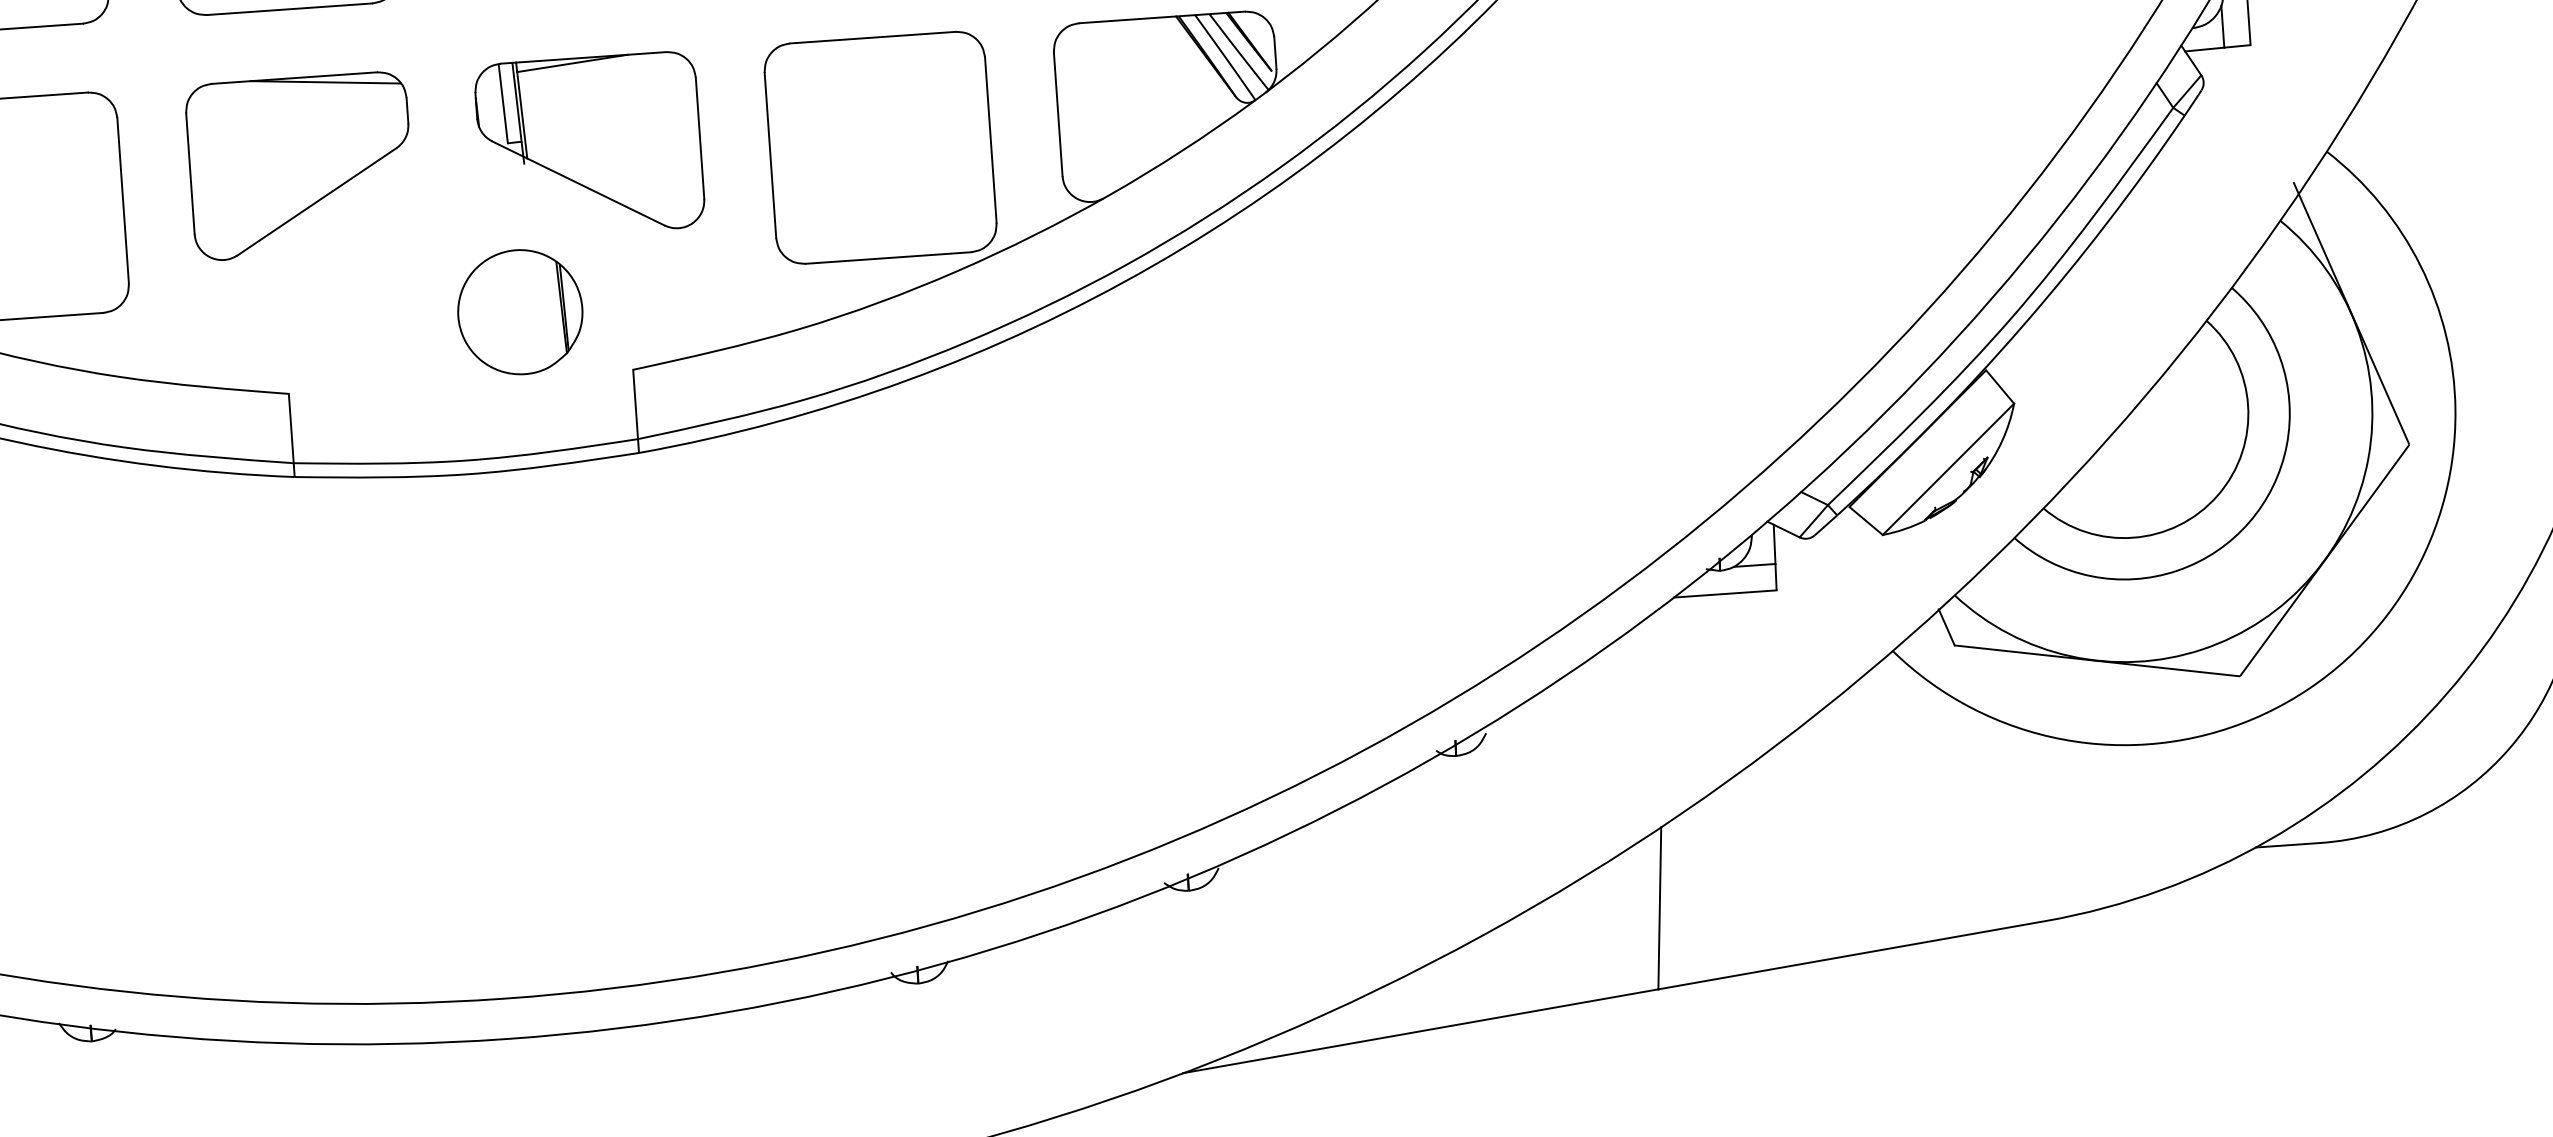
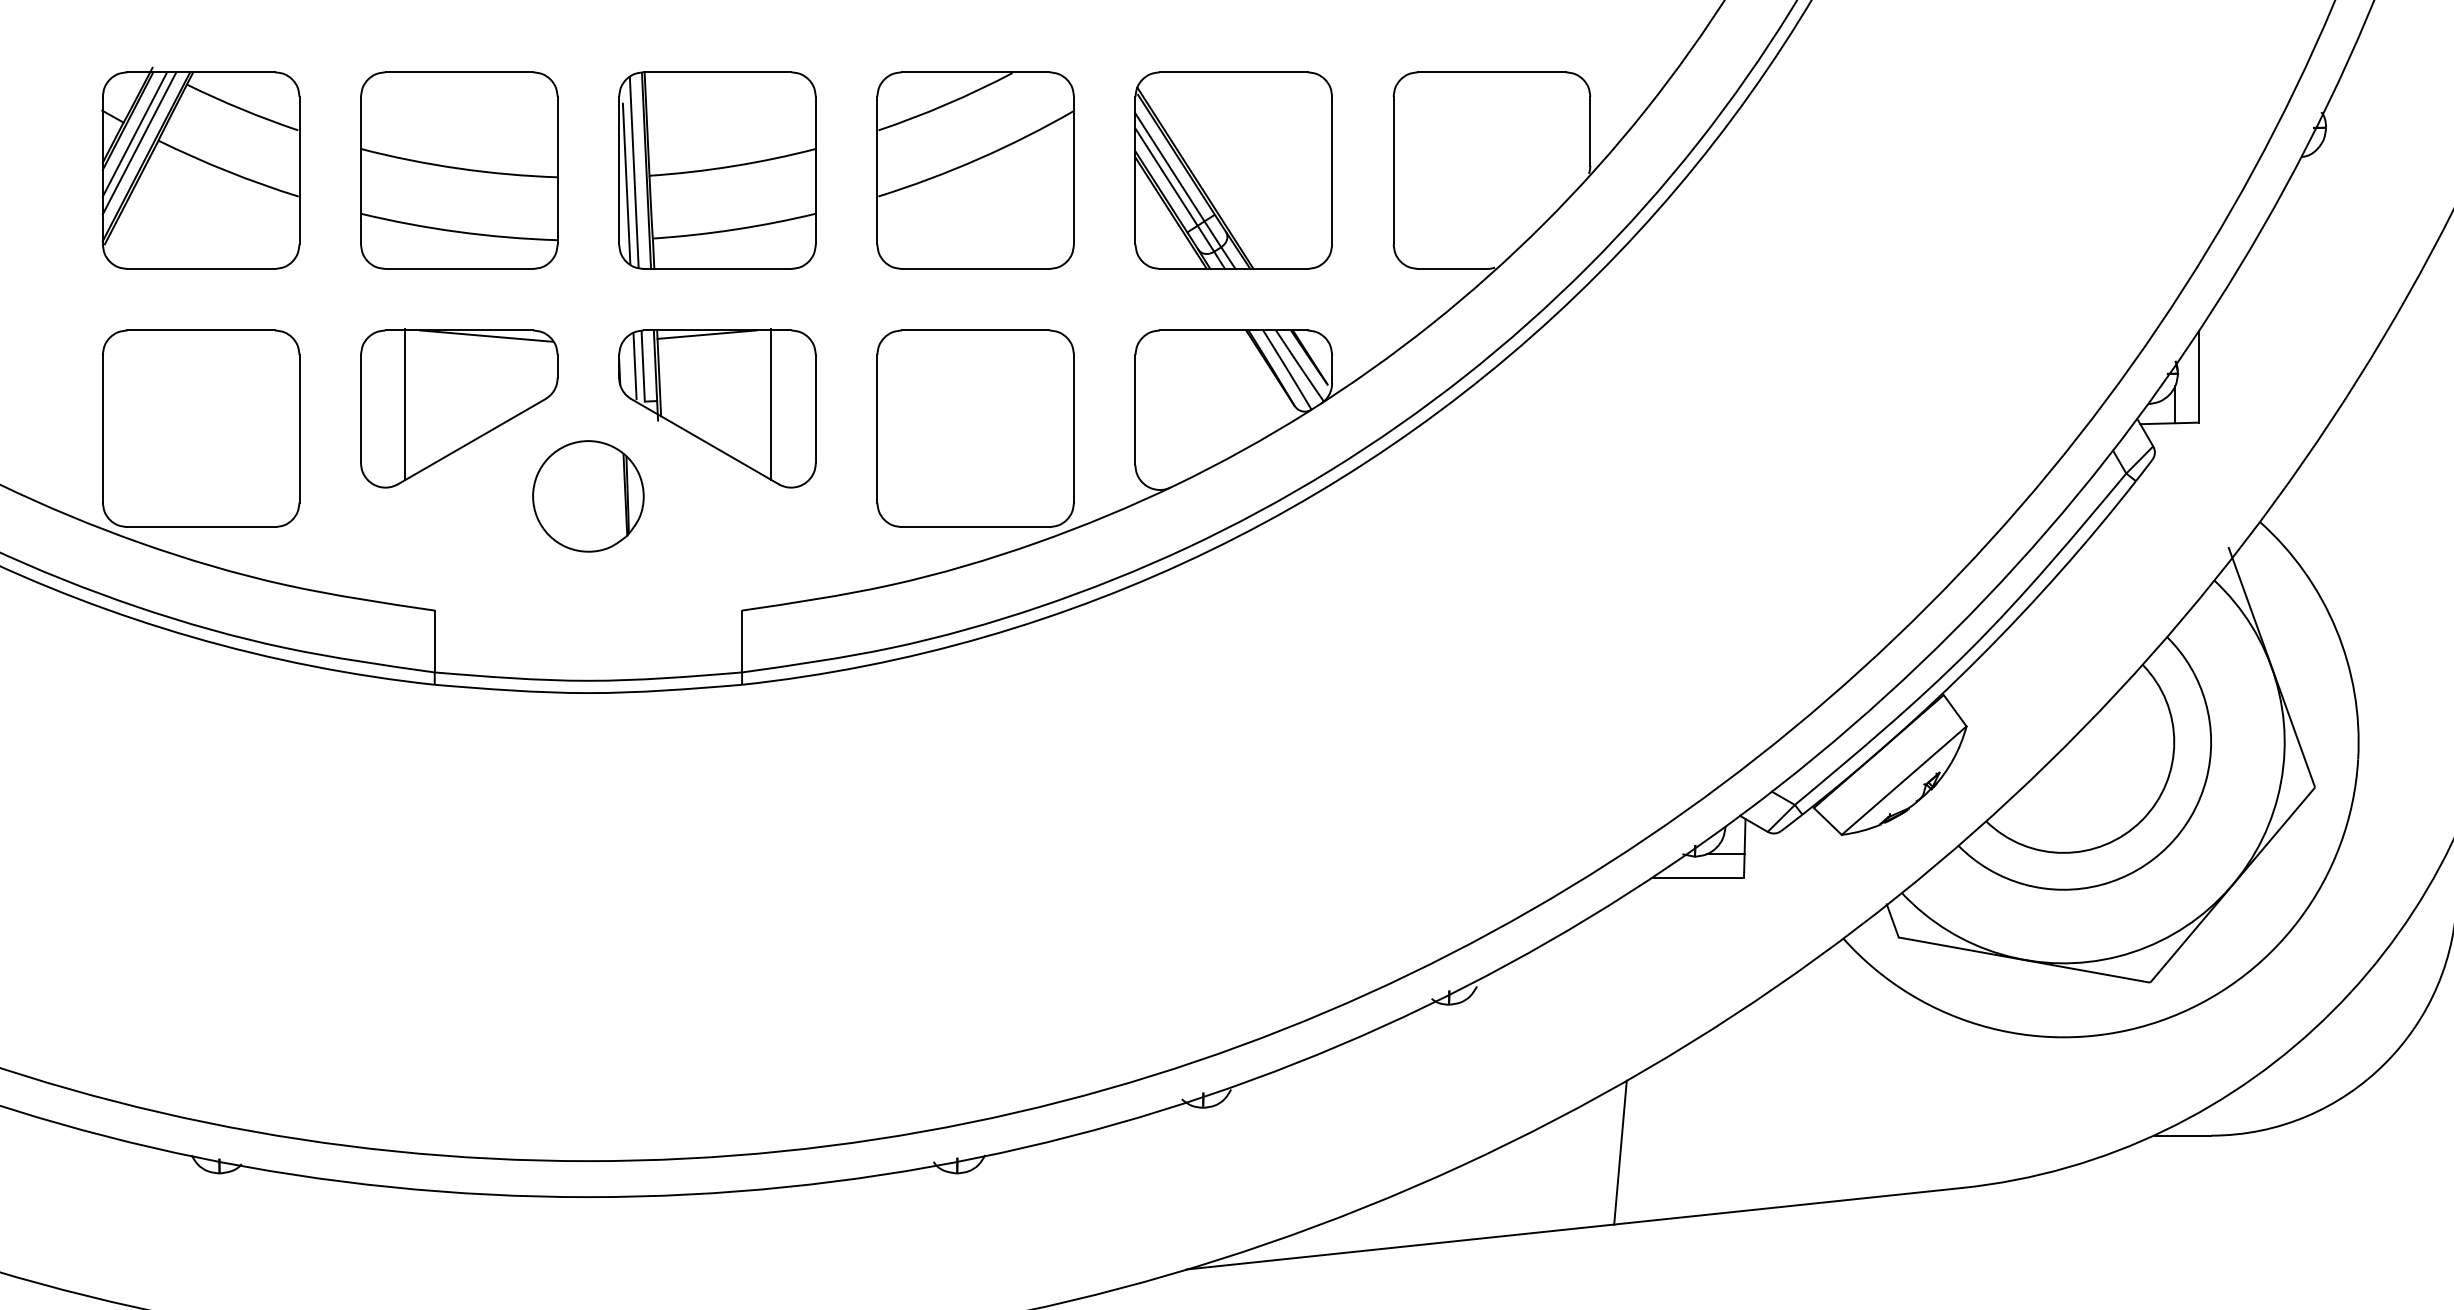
line: (493, 103) -> (634, 365), added
line: (650, 136) -> (771, 404), added
line: (239, 165) -> (405, 404), added
part: (520, 312) -> (588, 496), moved

